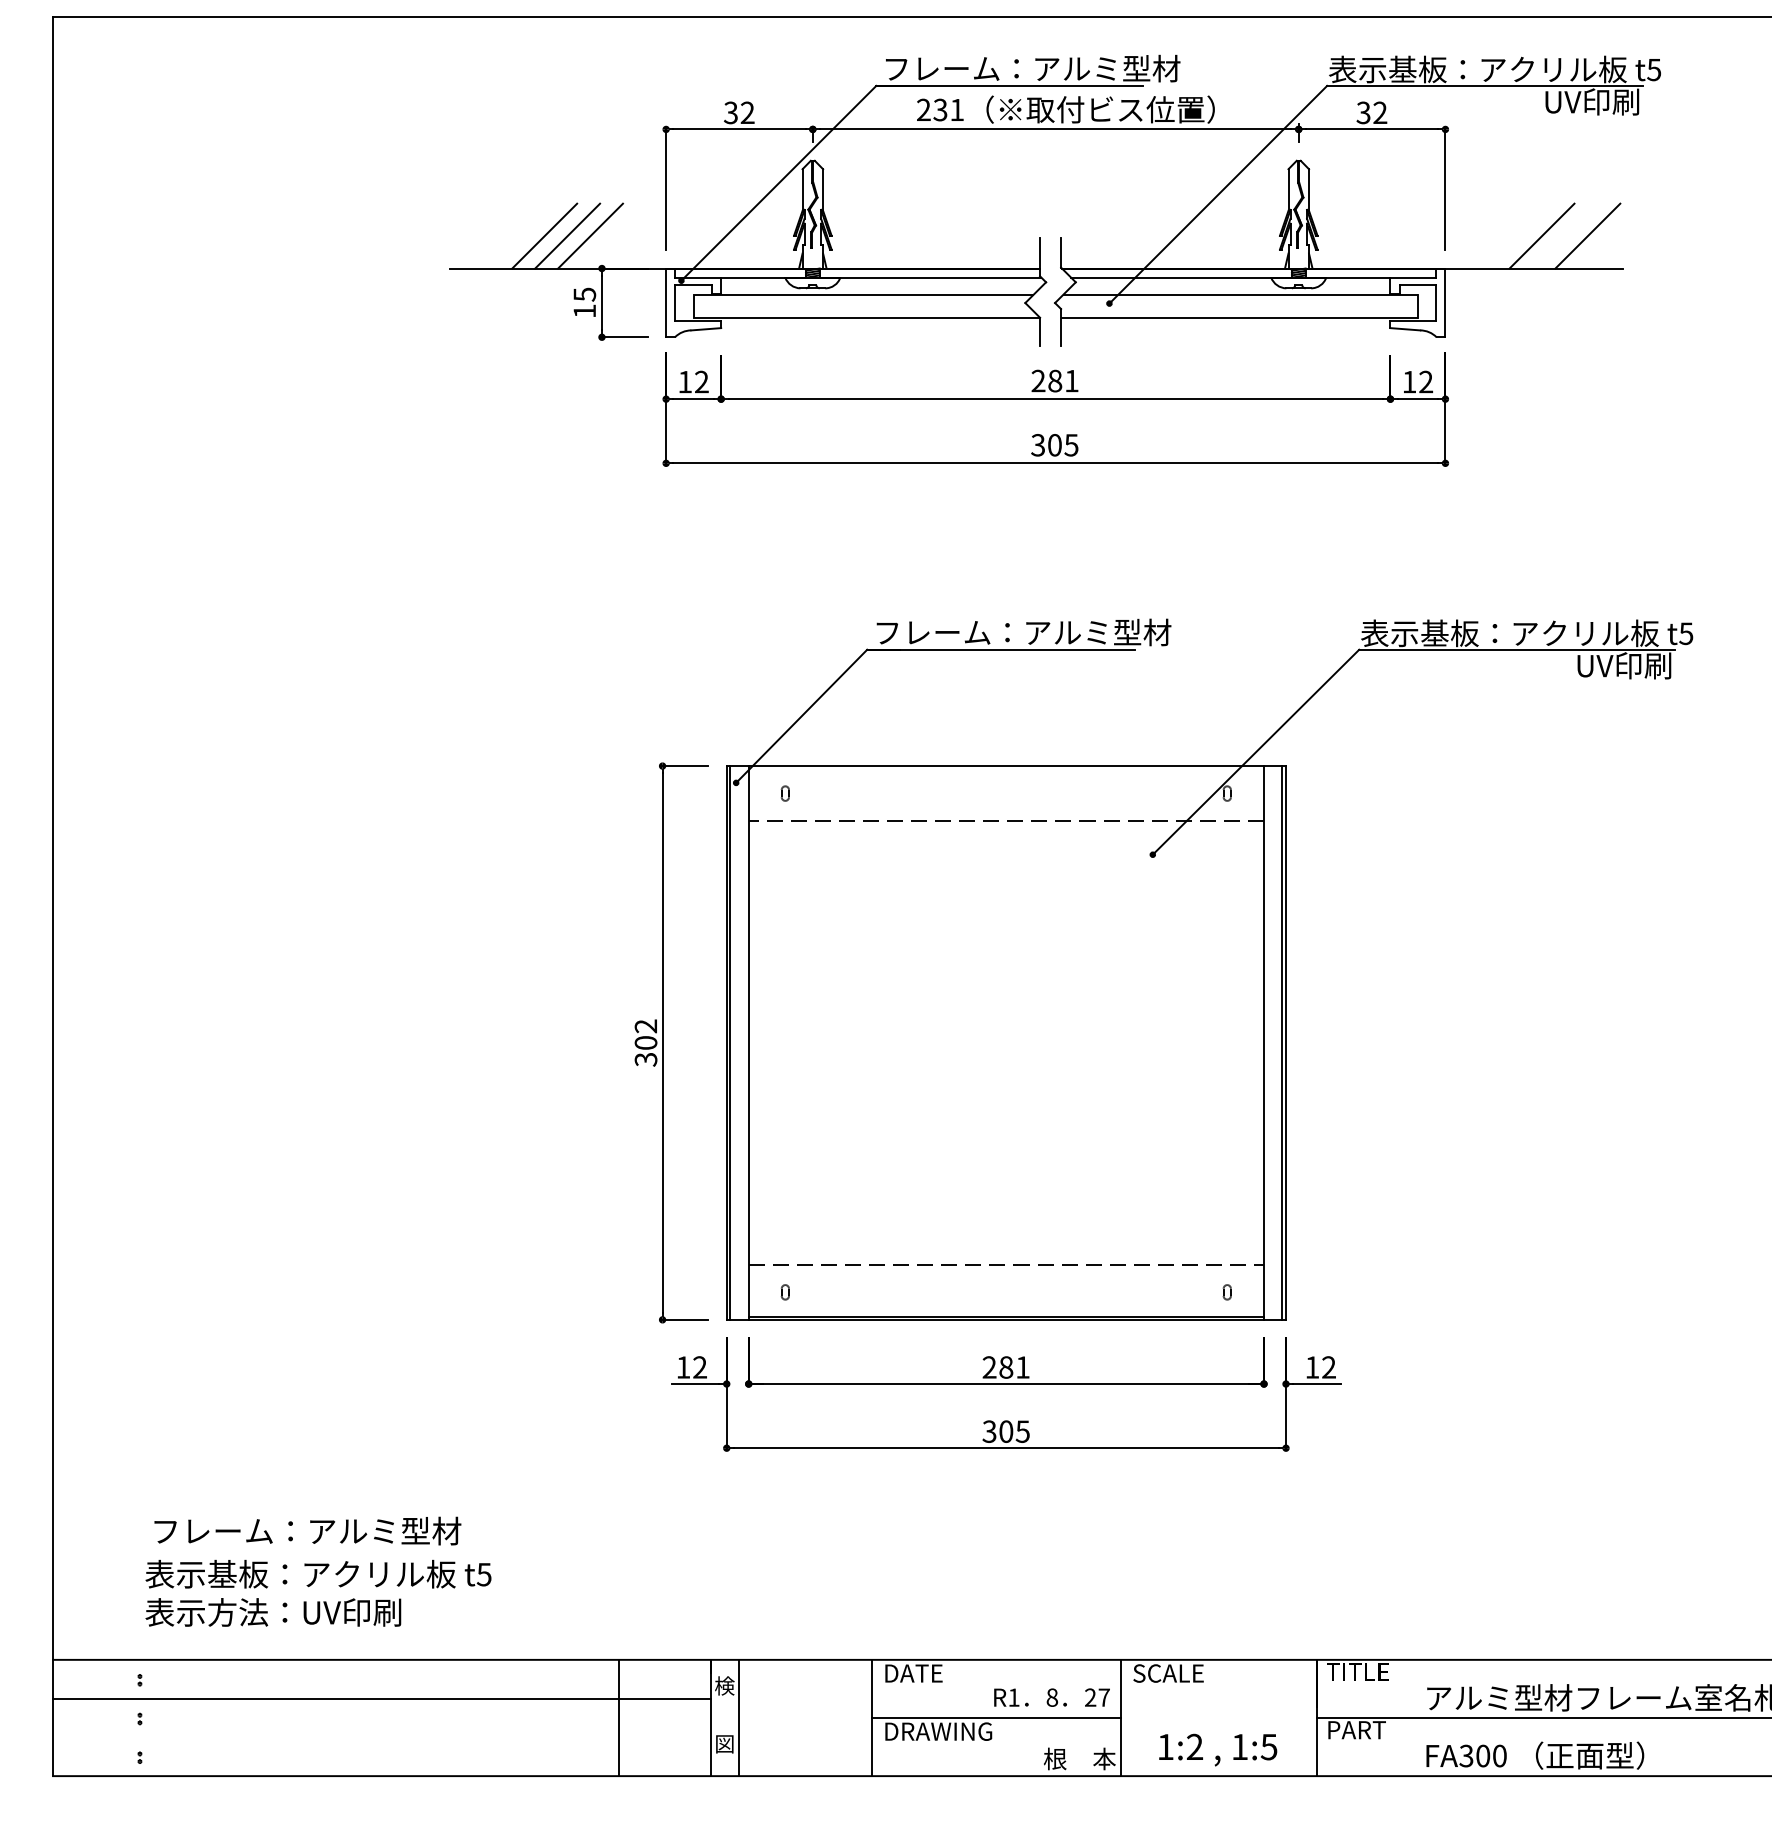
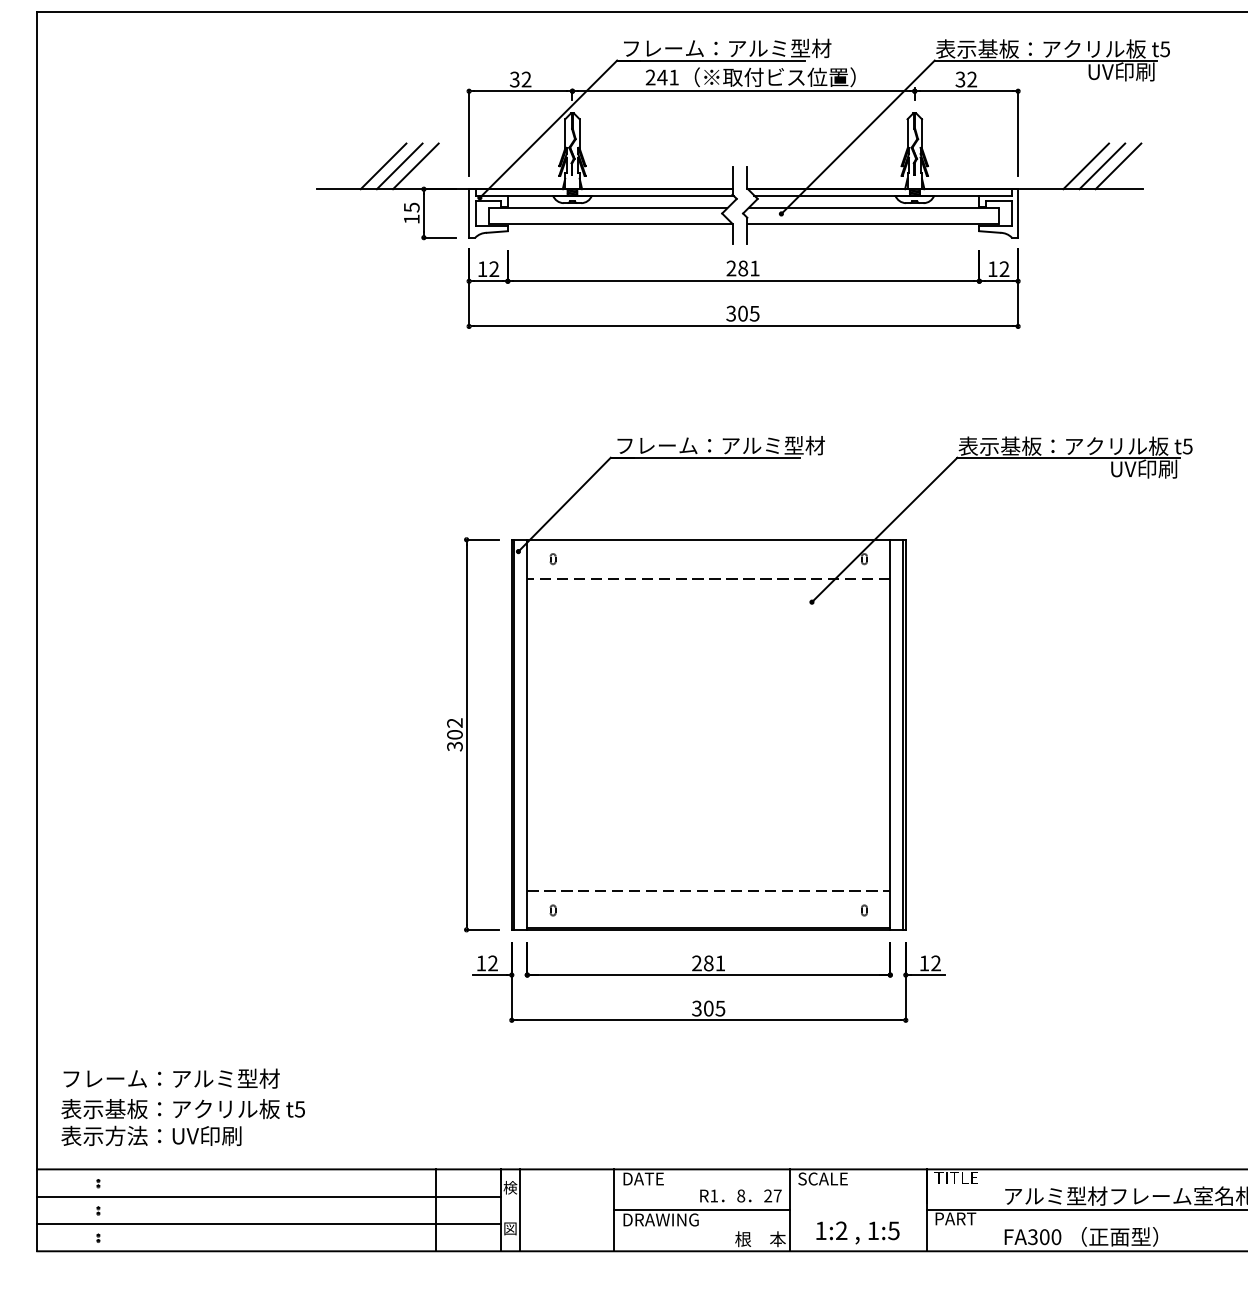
text: (940, 109) -> (662, 77), 231 -> 241
line: (1565, 236) -> (1102, 166), added
text: (307, 1530) -> (171, 1078), moved
text: (317, 1593) -> (182, 1122), moved
line: (381, 1736) -> (268, 1223), added

